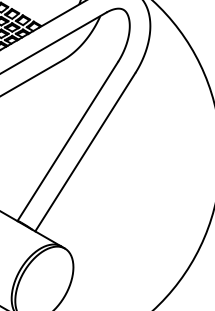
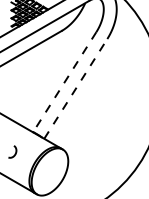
line: (67, 142) -> (64, 82), solid -> dashed
line: (86, 151) -> (76, 88), solid -> dashed

